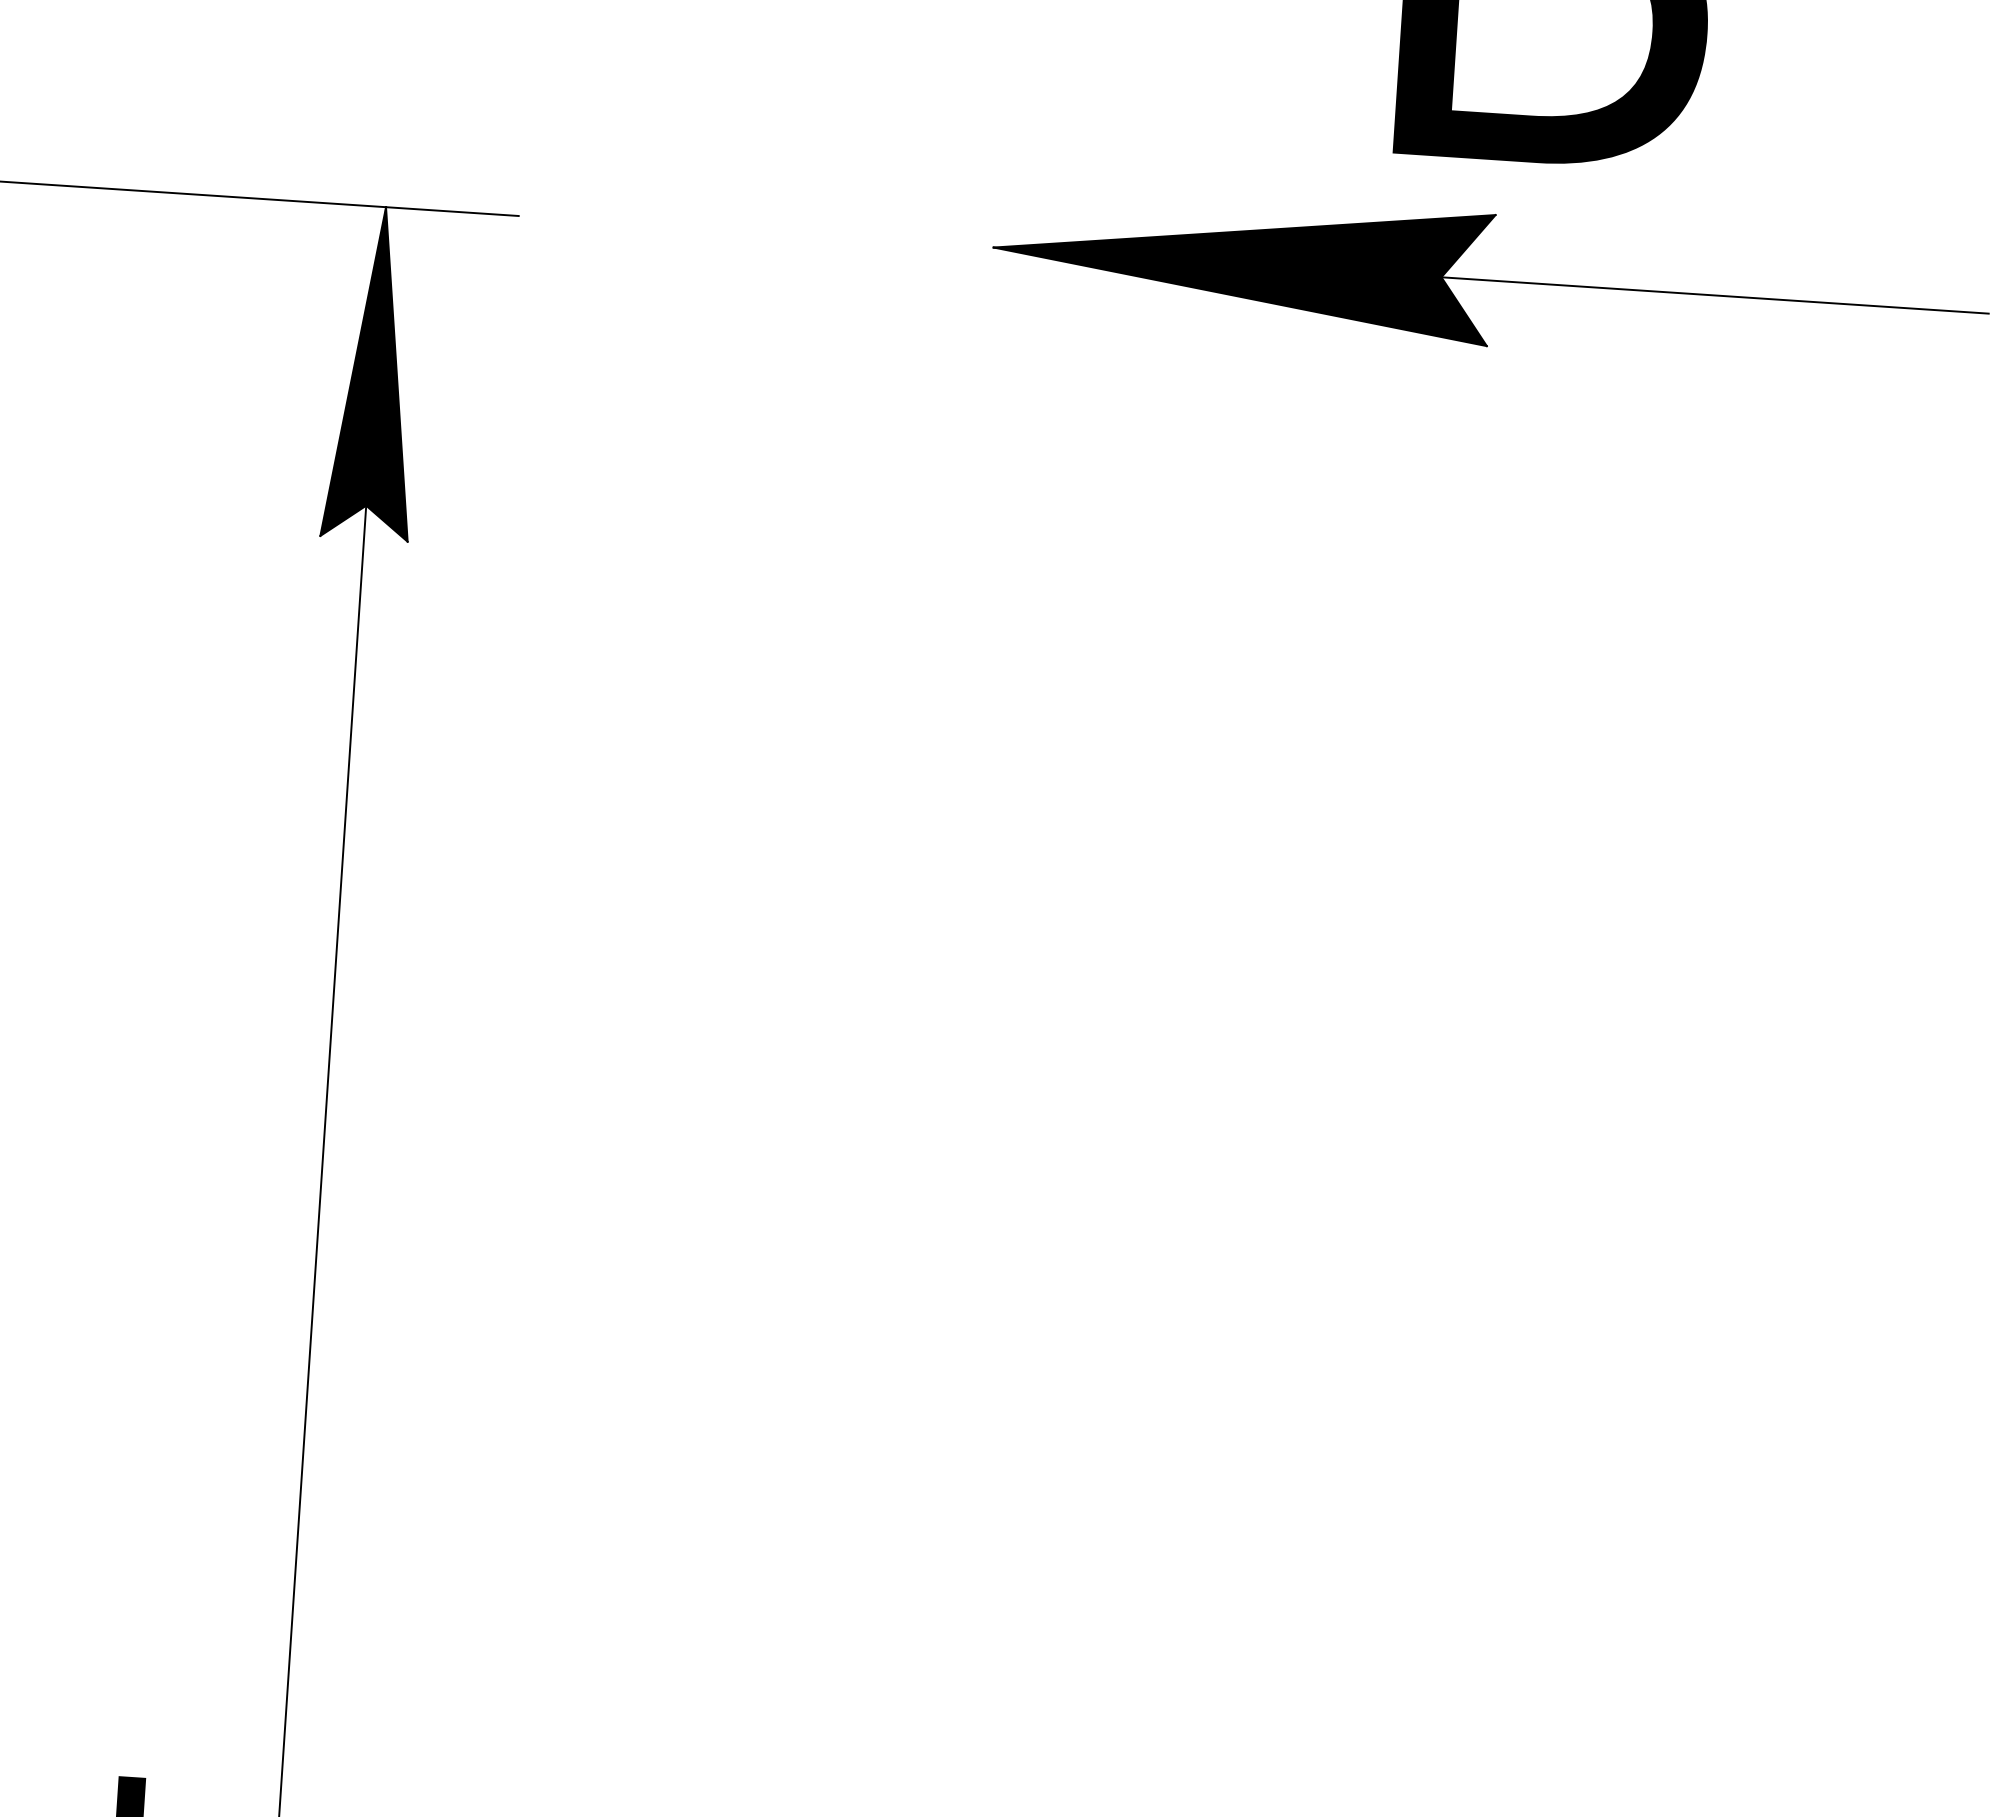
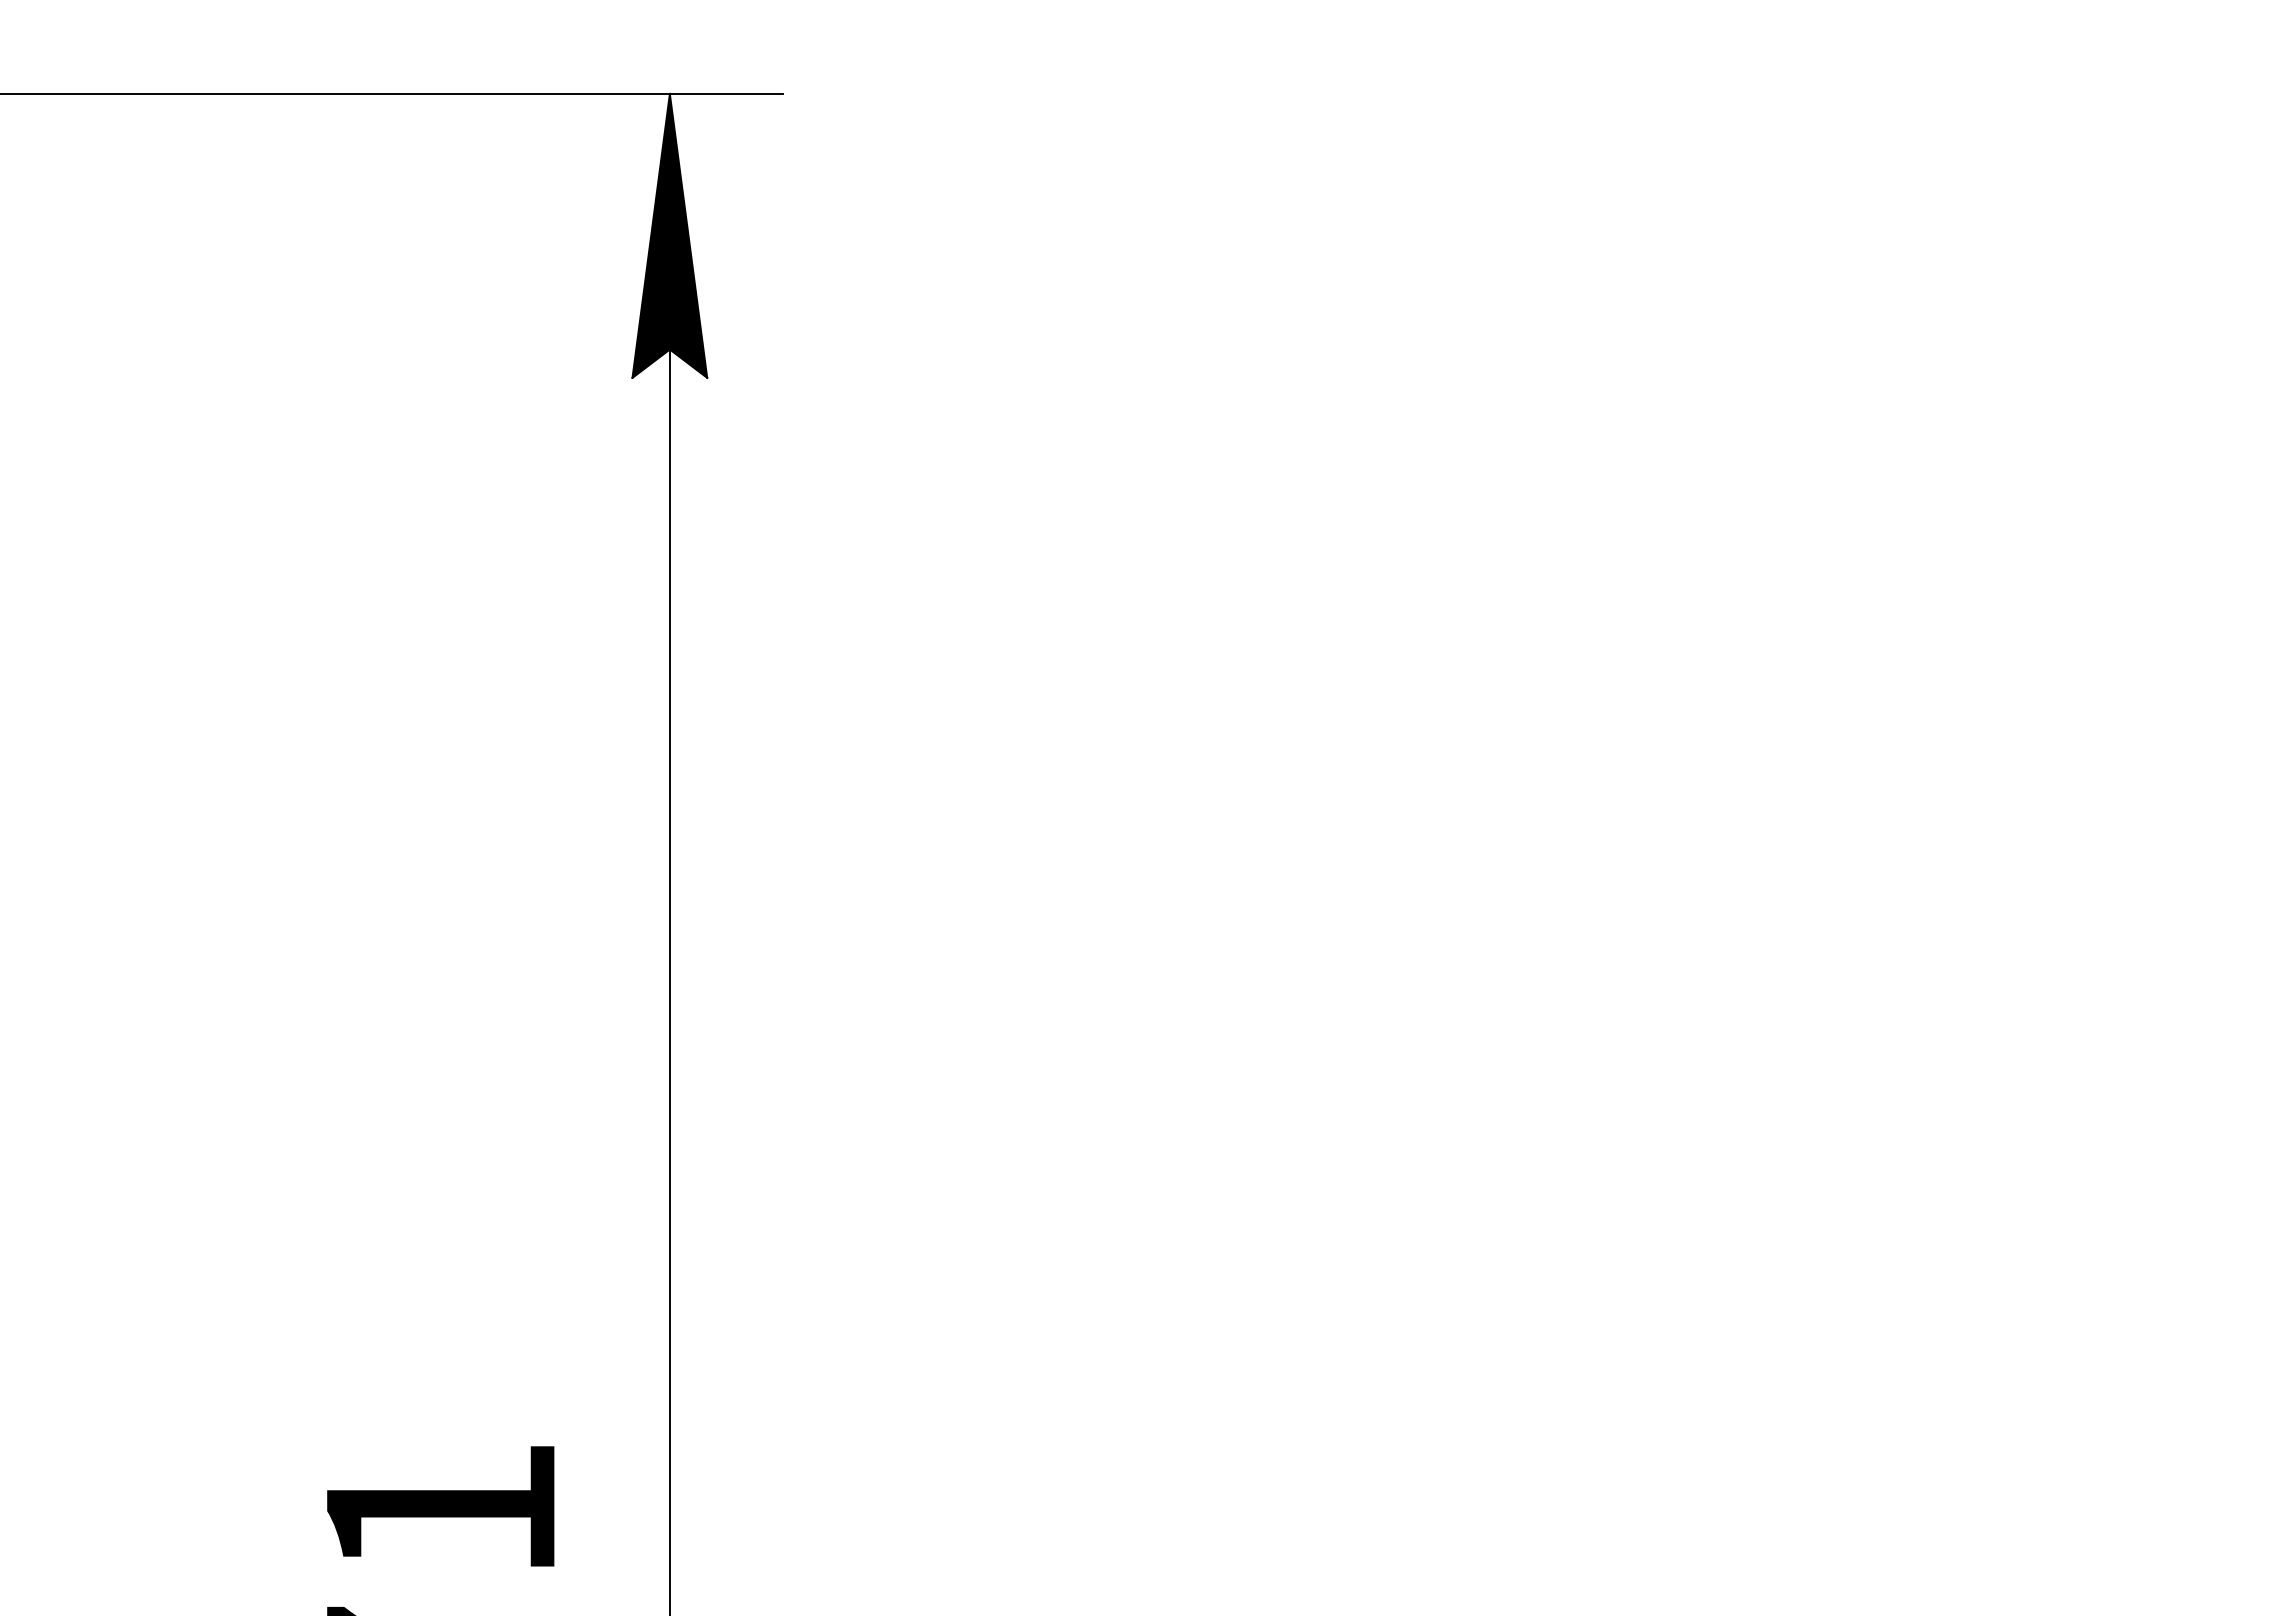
part: (1490, 280) -> (1615, 93), removed

